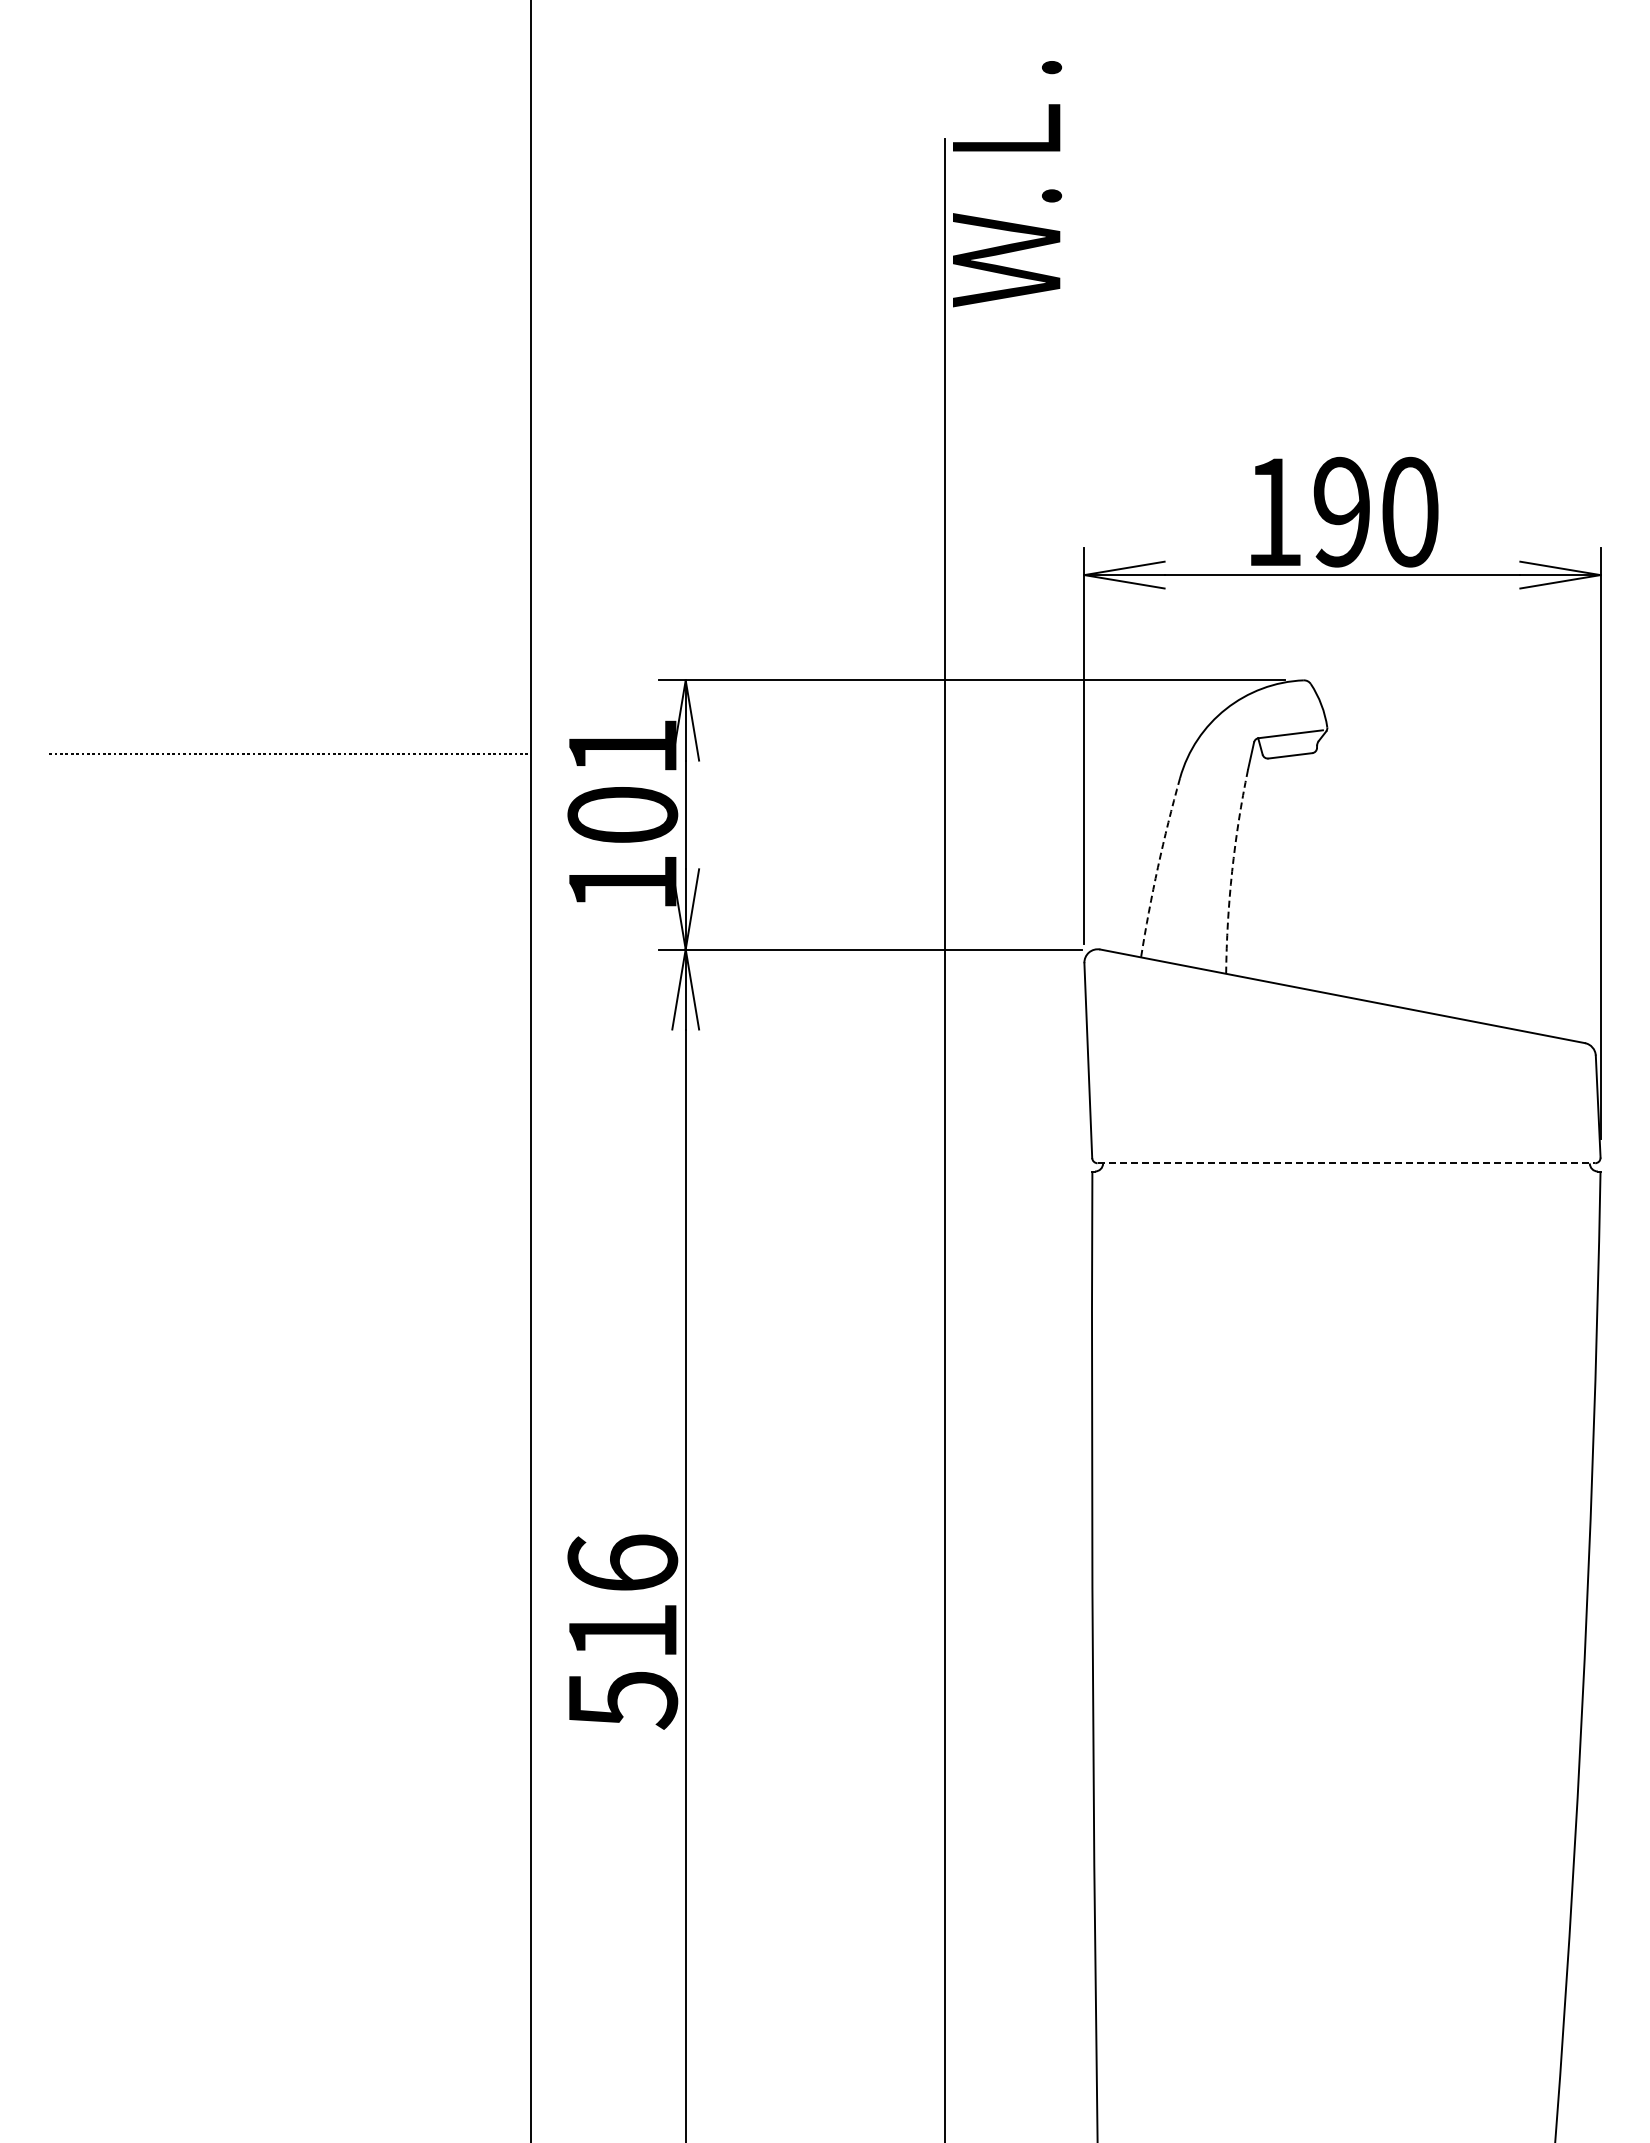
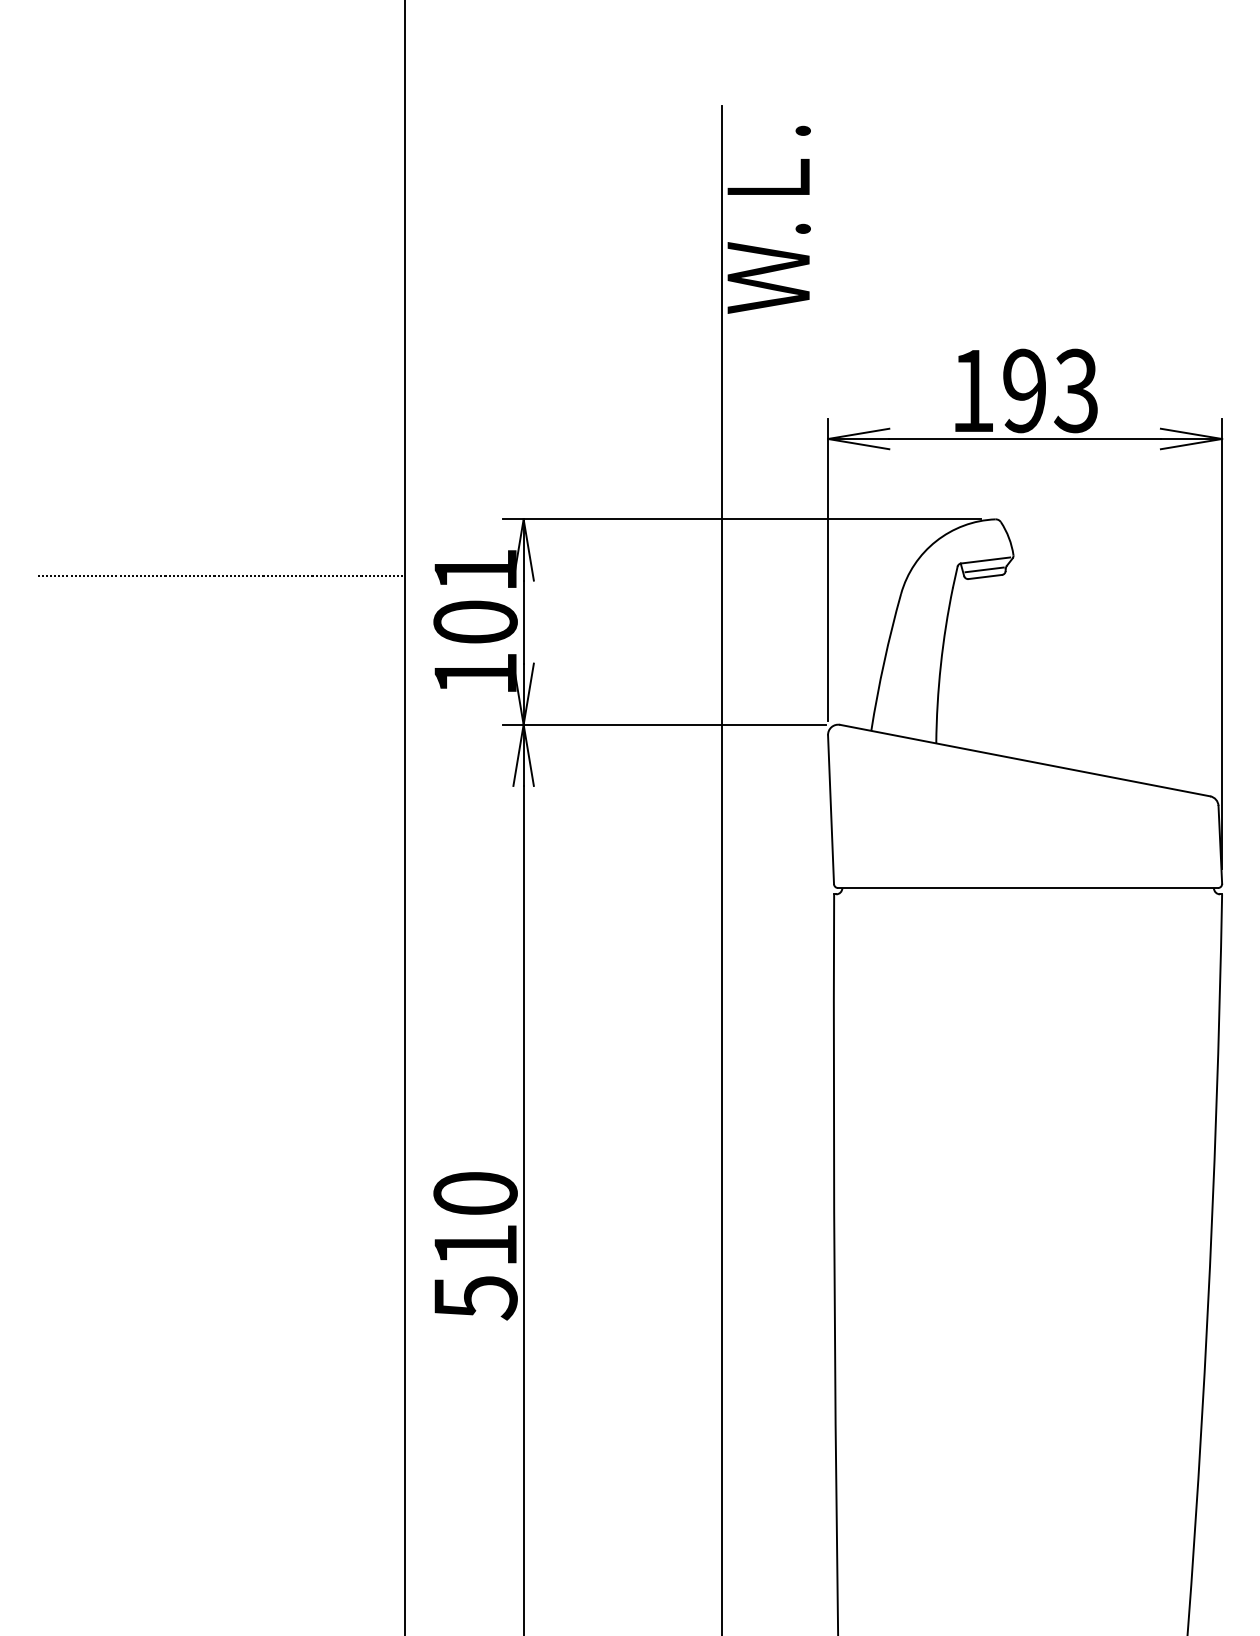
text: (1007, 184) -> (769, 220), moved
text: (1409, 511) -> (1076, 390), 190 -> 193
line: (1289, 746) -> (984, 569), added
arc: (1158, 867) -> (884, 662), dashed -> solid
arc: (1232, 871) -> (941, 665), dashed -> solid
line: (1346, 1163) -> (1028, 888), dashed -> solid
text: (622, 1562) -> (475, 1192), 516 -> 510

